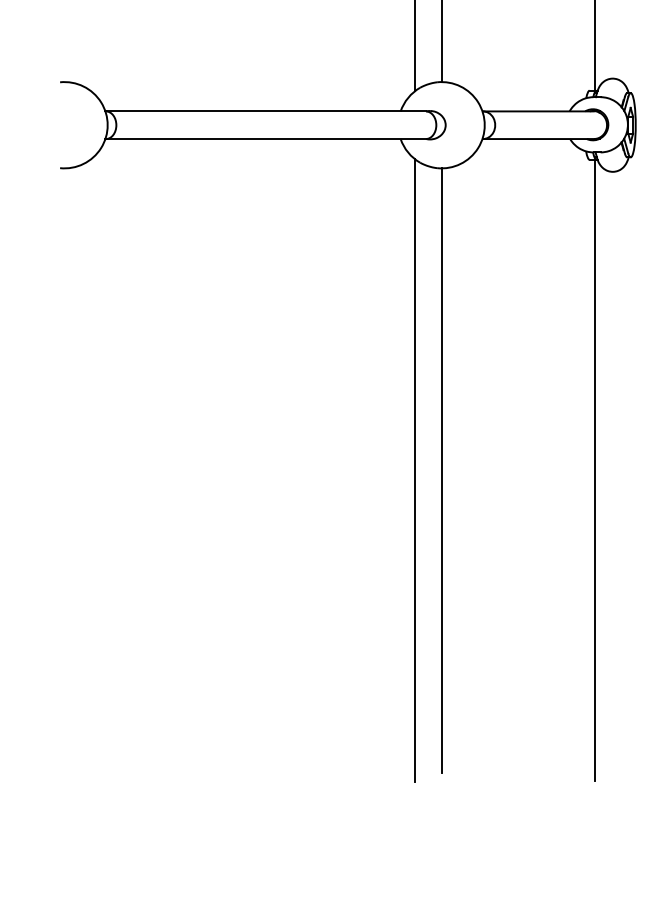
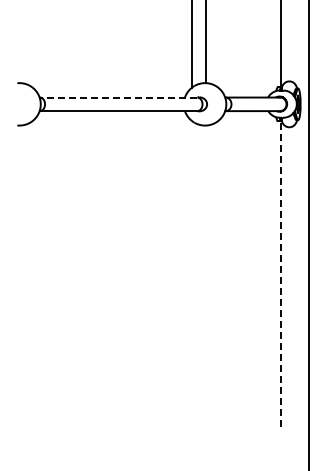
line: (265, 111) -> (118, 97), solid -> dashed
line: (442, 468) -> (205, 273), removed
line: (413, 470) -> (191, 274), removed
line: (594, 470) -> (280, 274), solid -> dashed

